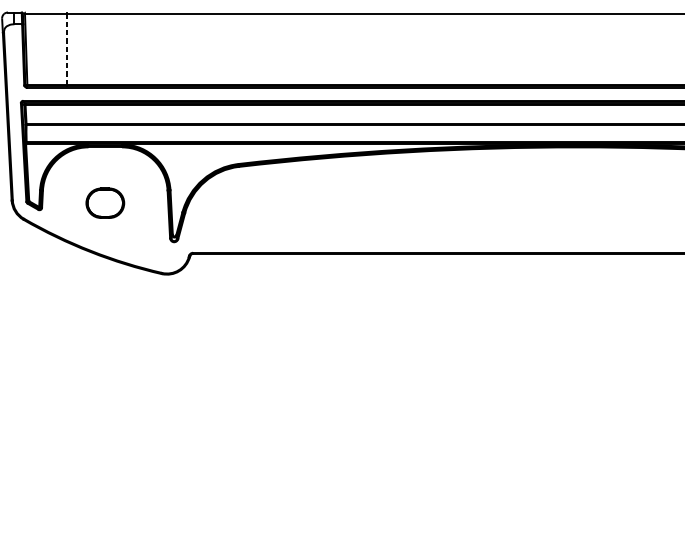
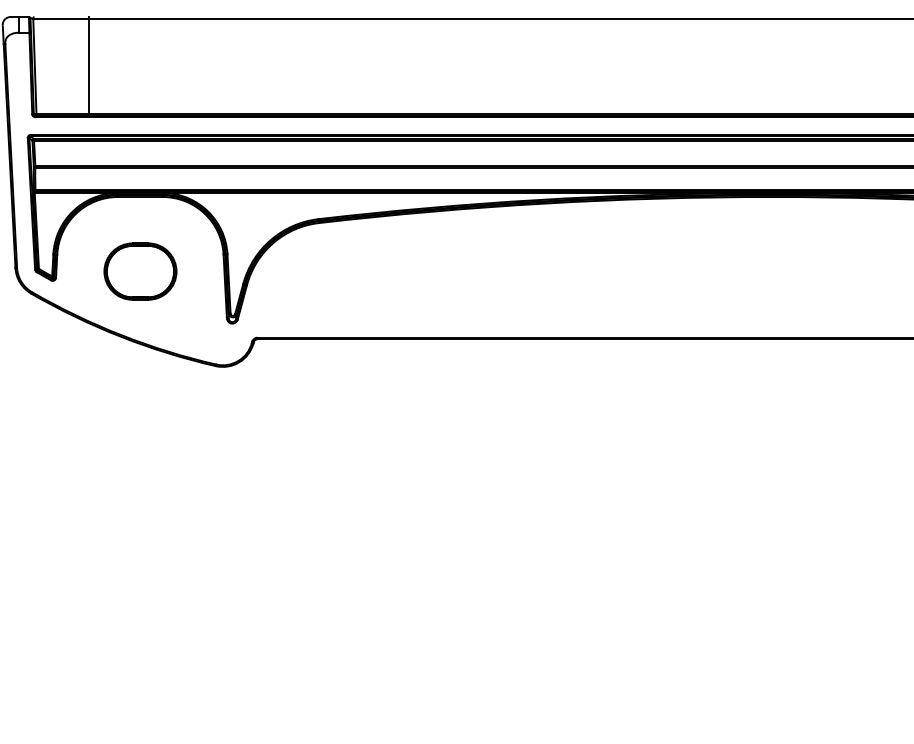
line: (67, 49) -> (89, 66), dashed -> solid
part: (105, 203) -> (140, 271), size x1.43

